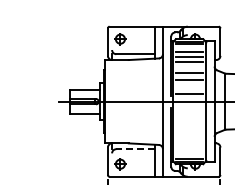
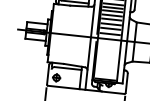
line: (189, 67) -> (112, 15), added
line: (189, 86) -> (110, 28), added
line: (134, 149) -> (67, 68), dashed -> solid

